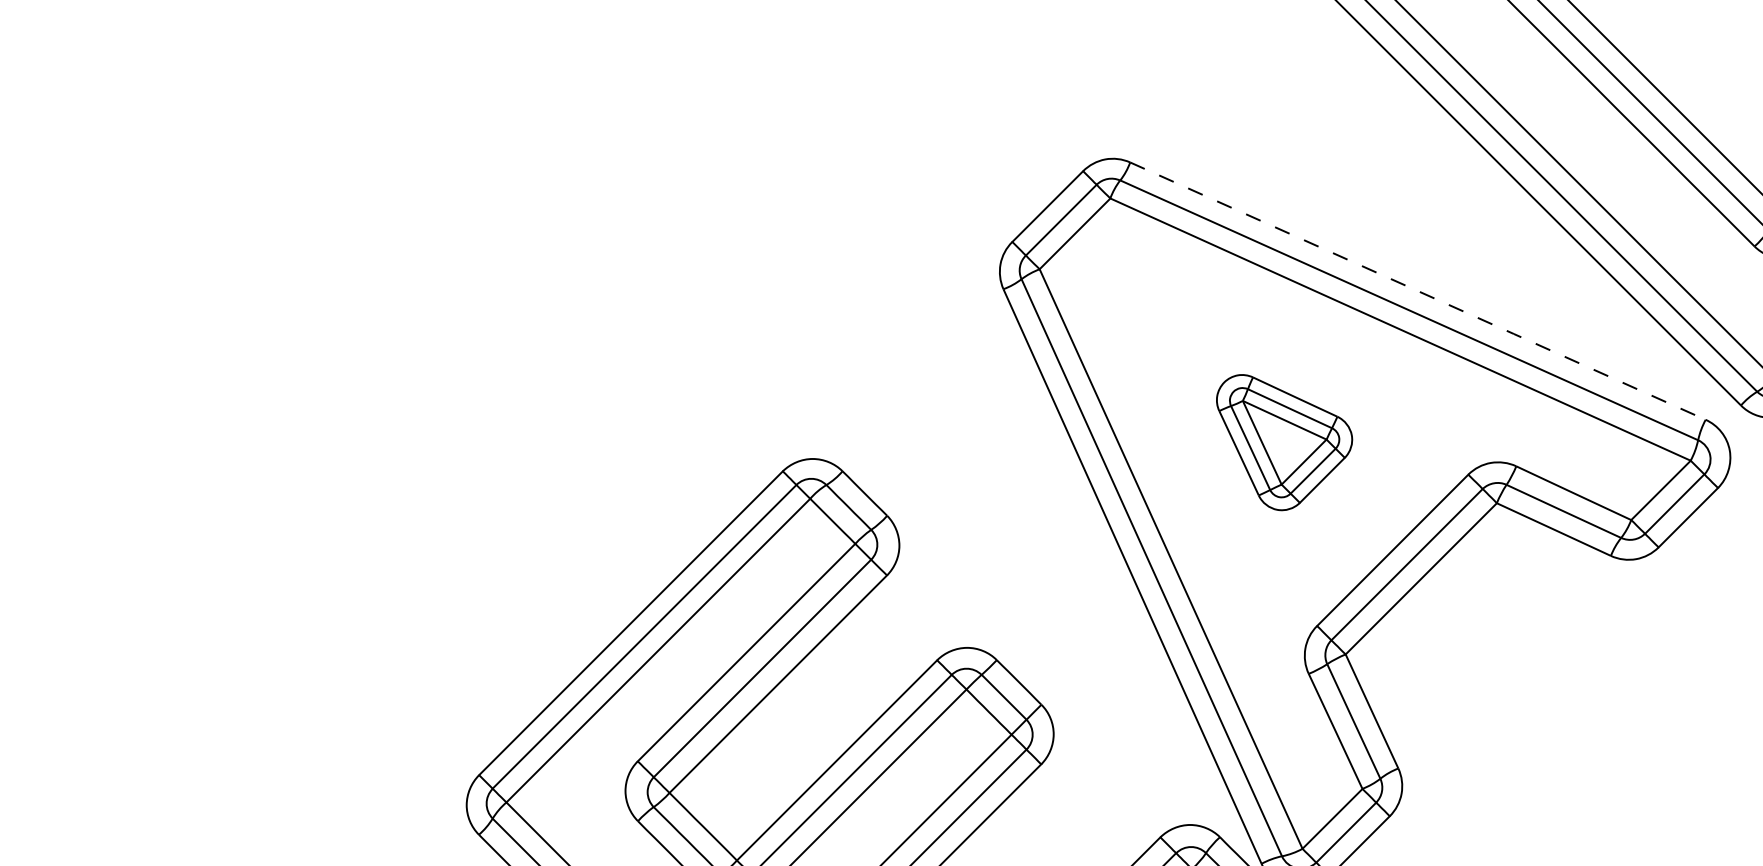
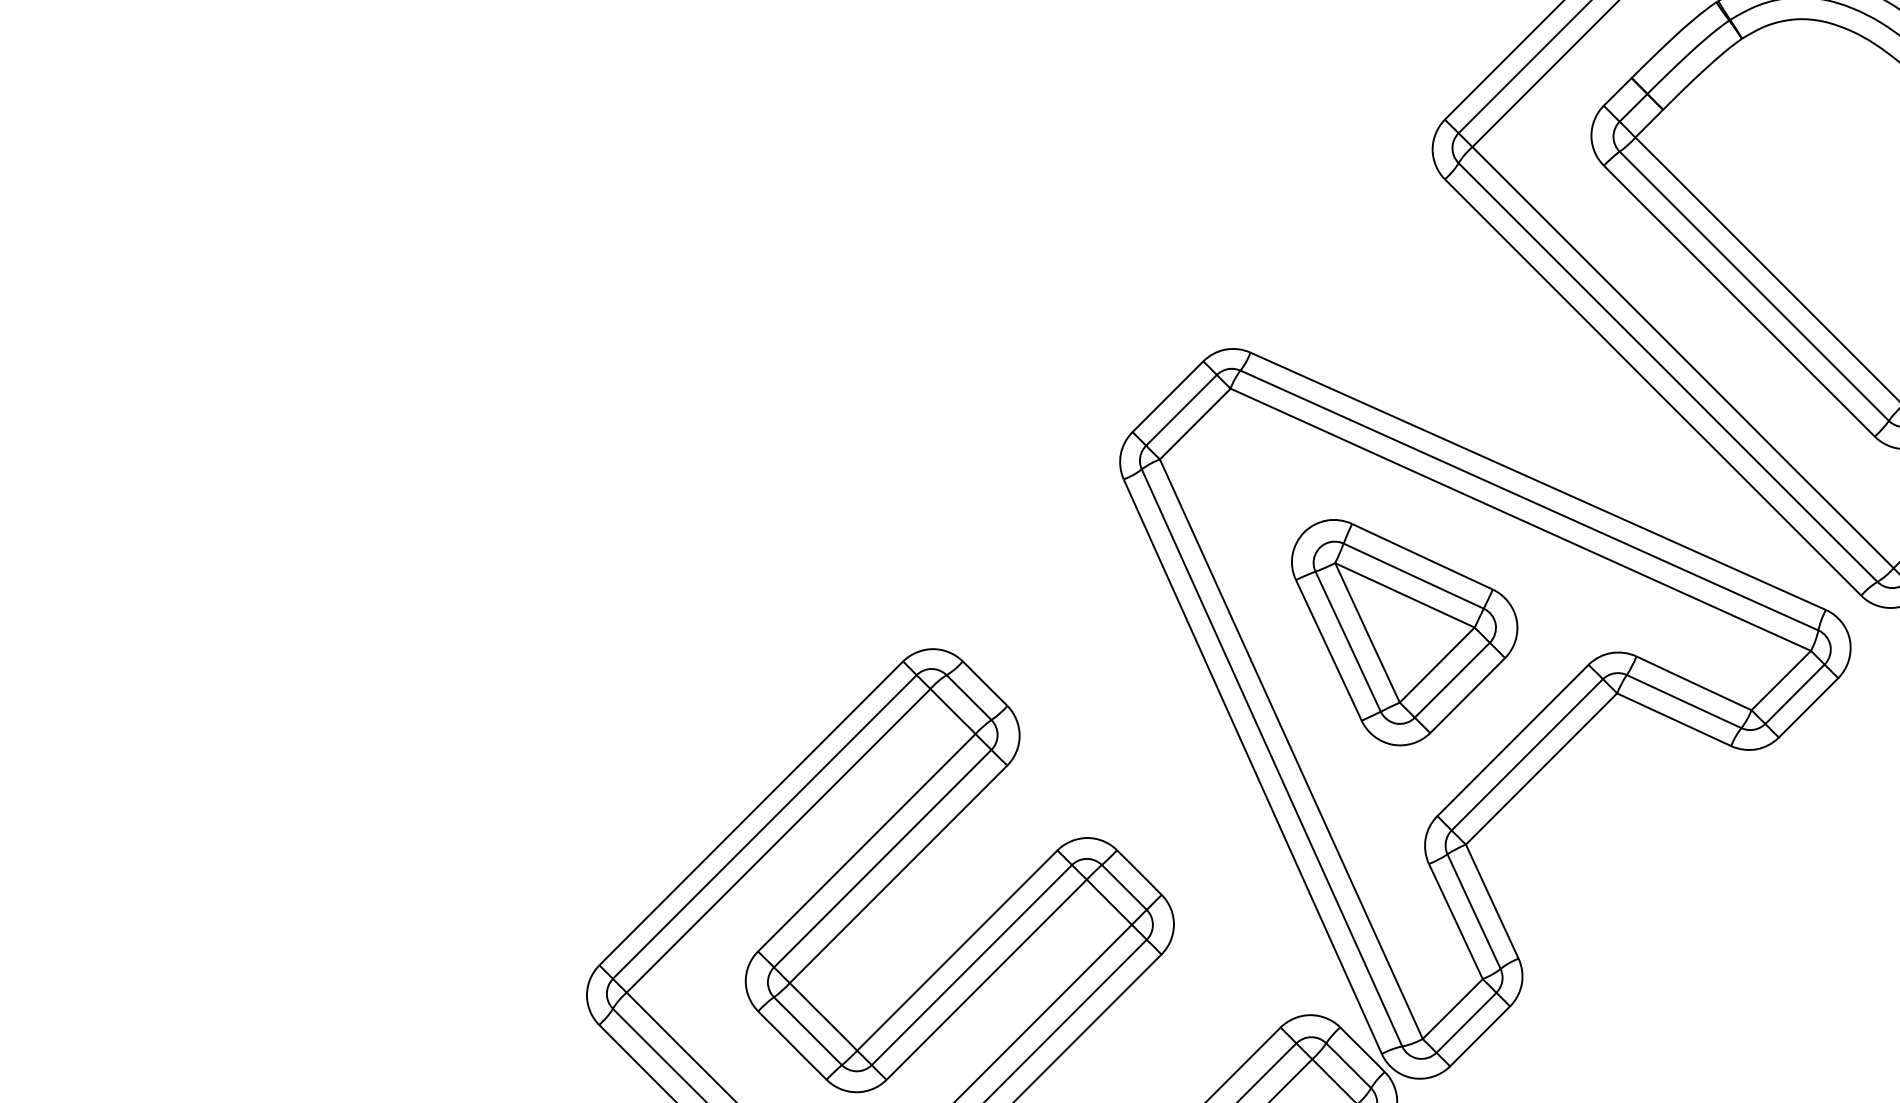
line: (1418, 291) -> (1538, 481), dashed -> solid
part: (1284, 442) -> (1404, 632), size x1.67

